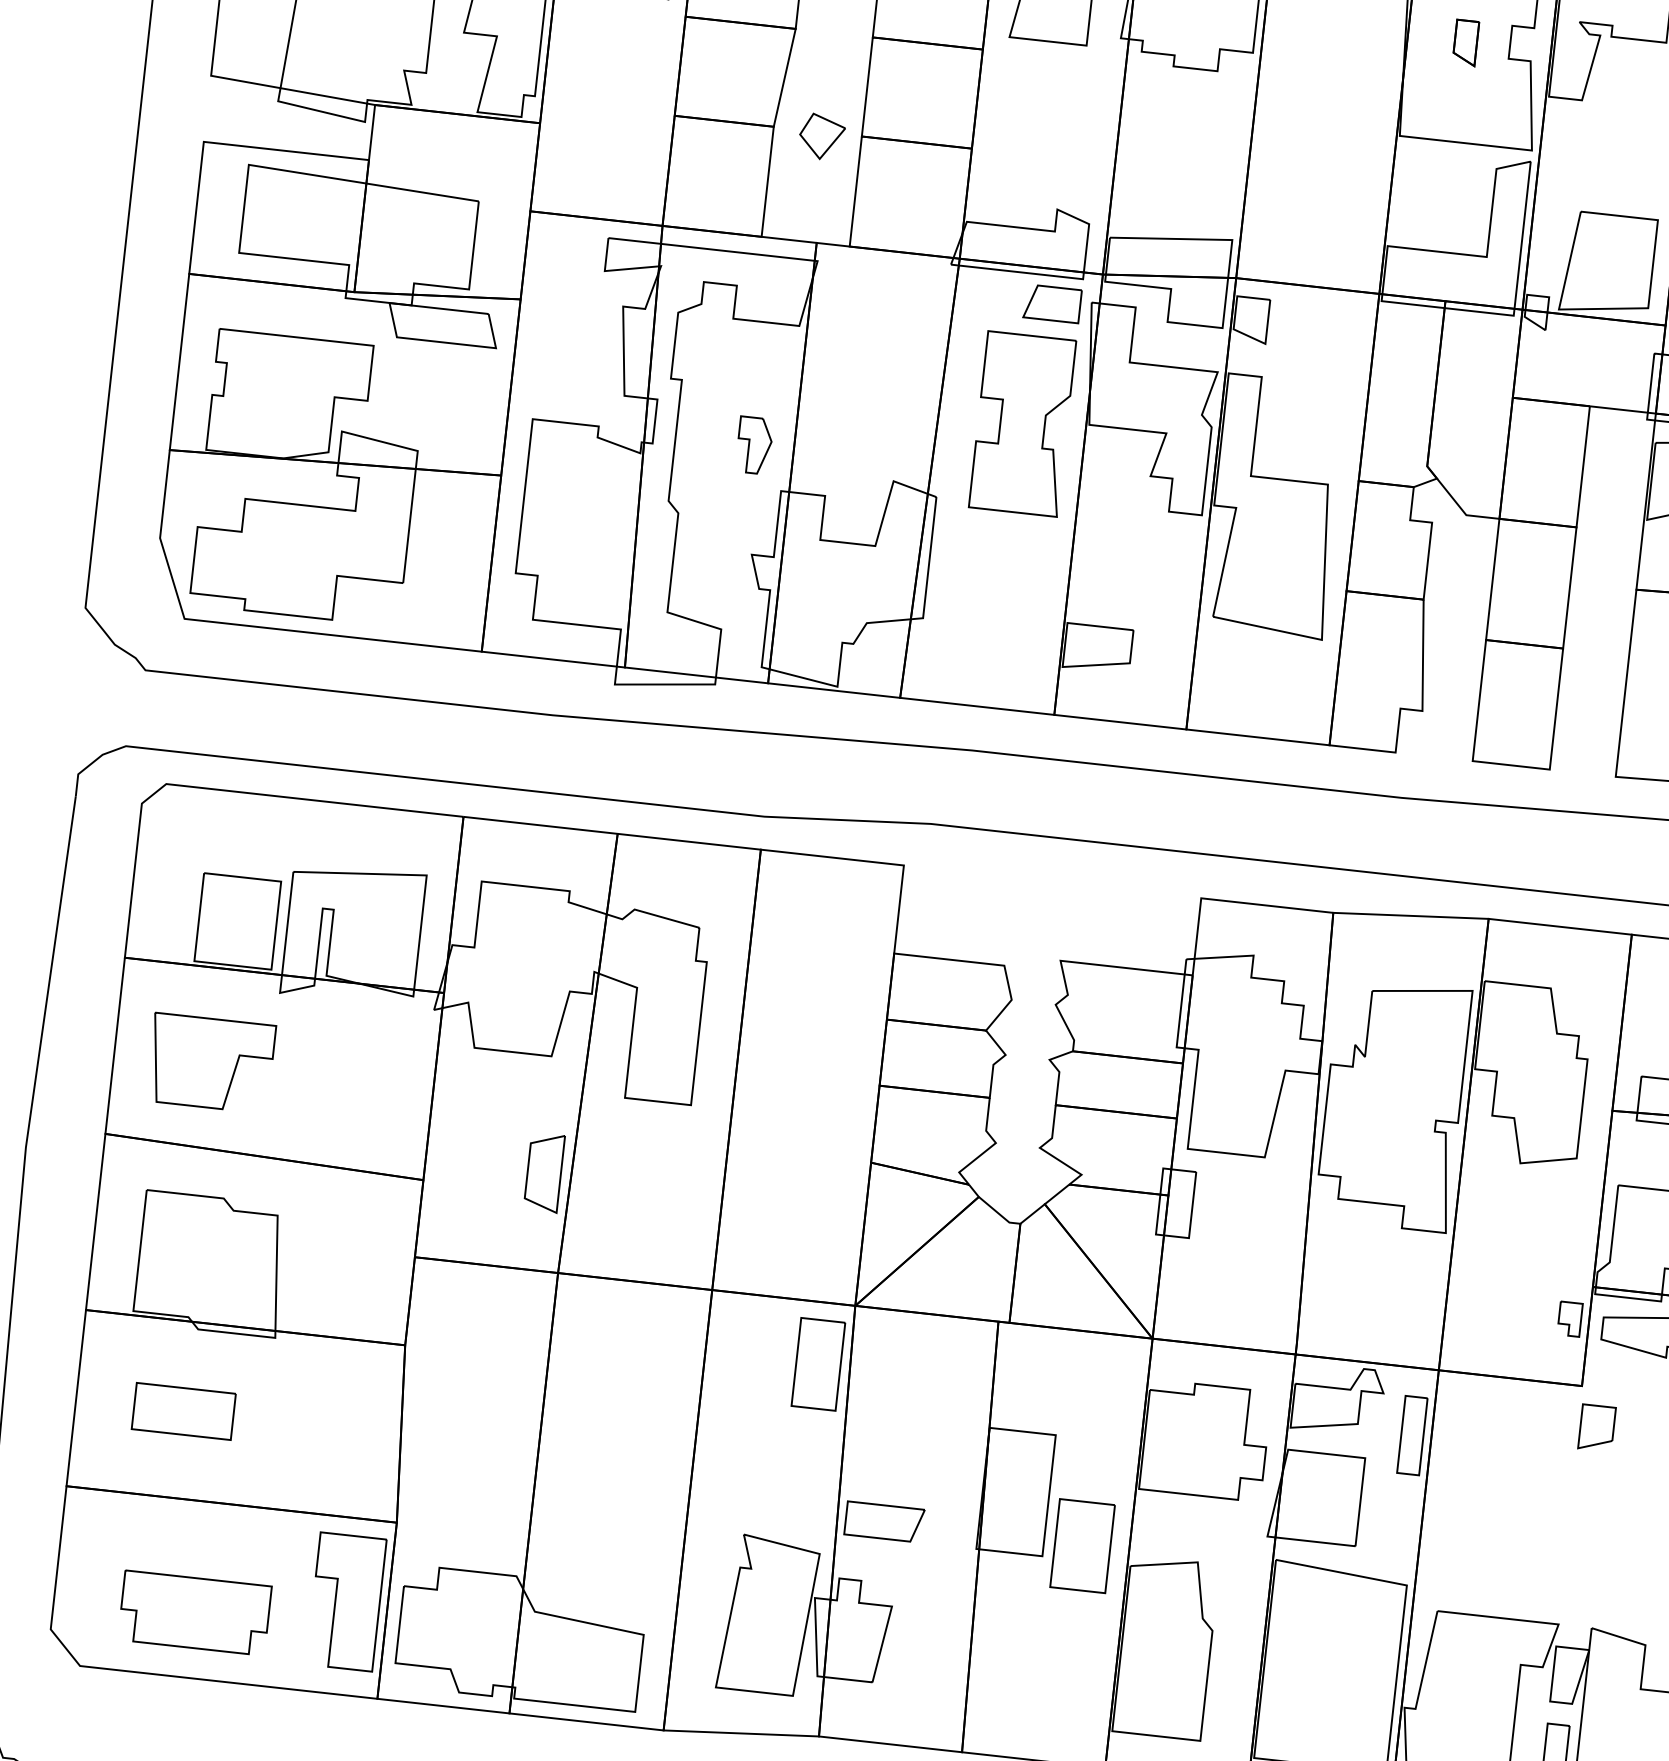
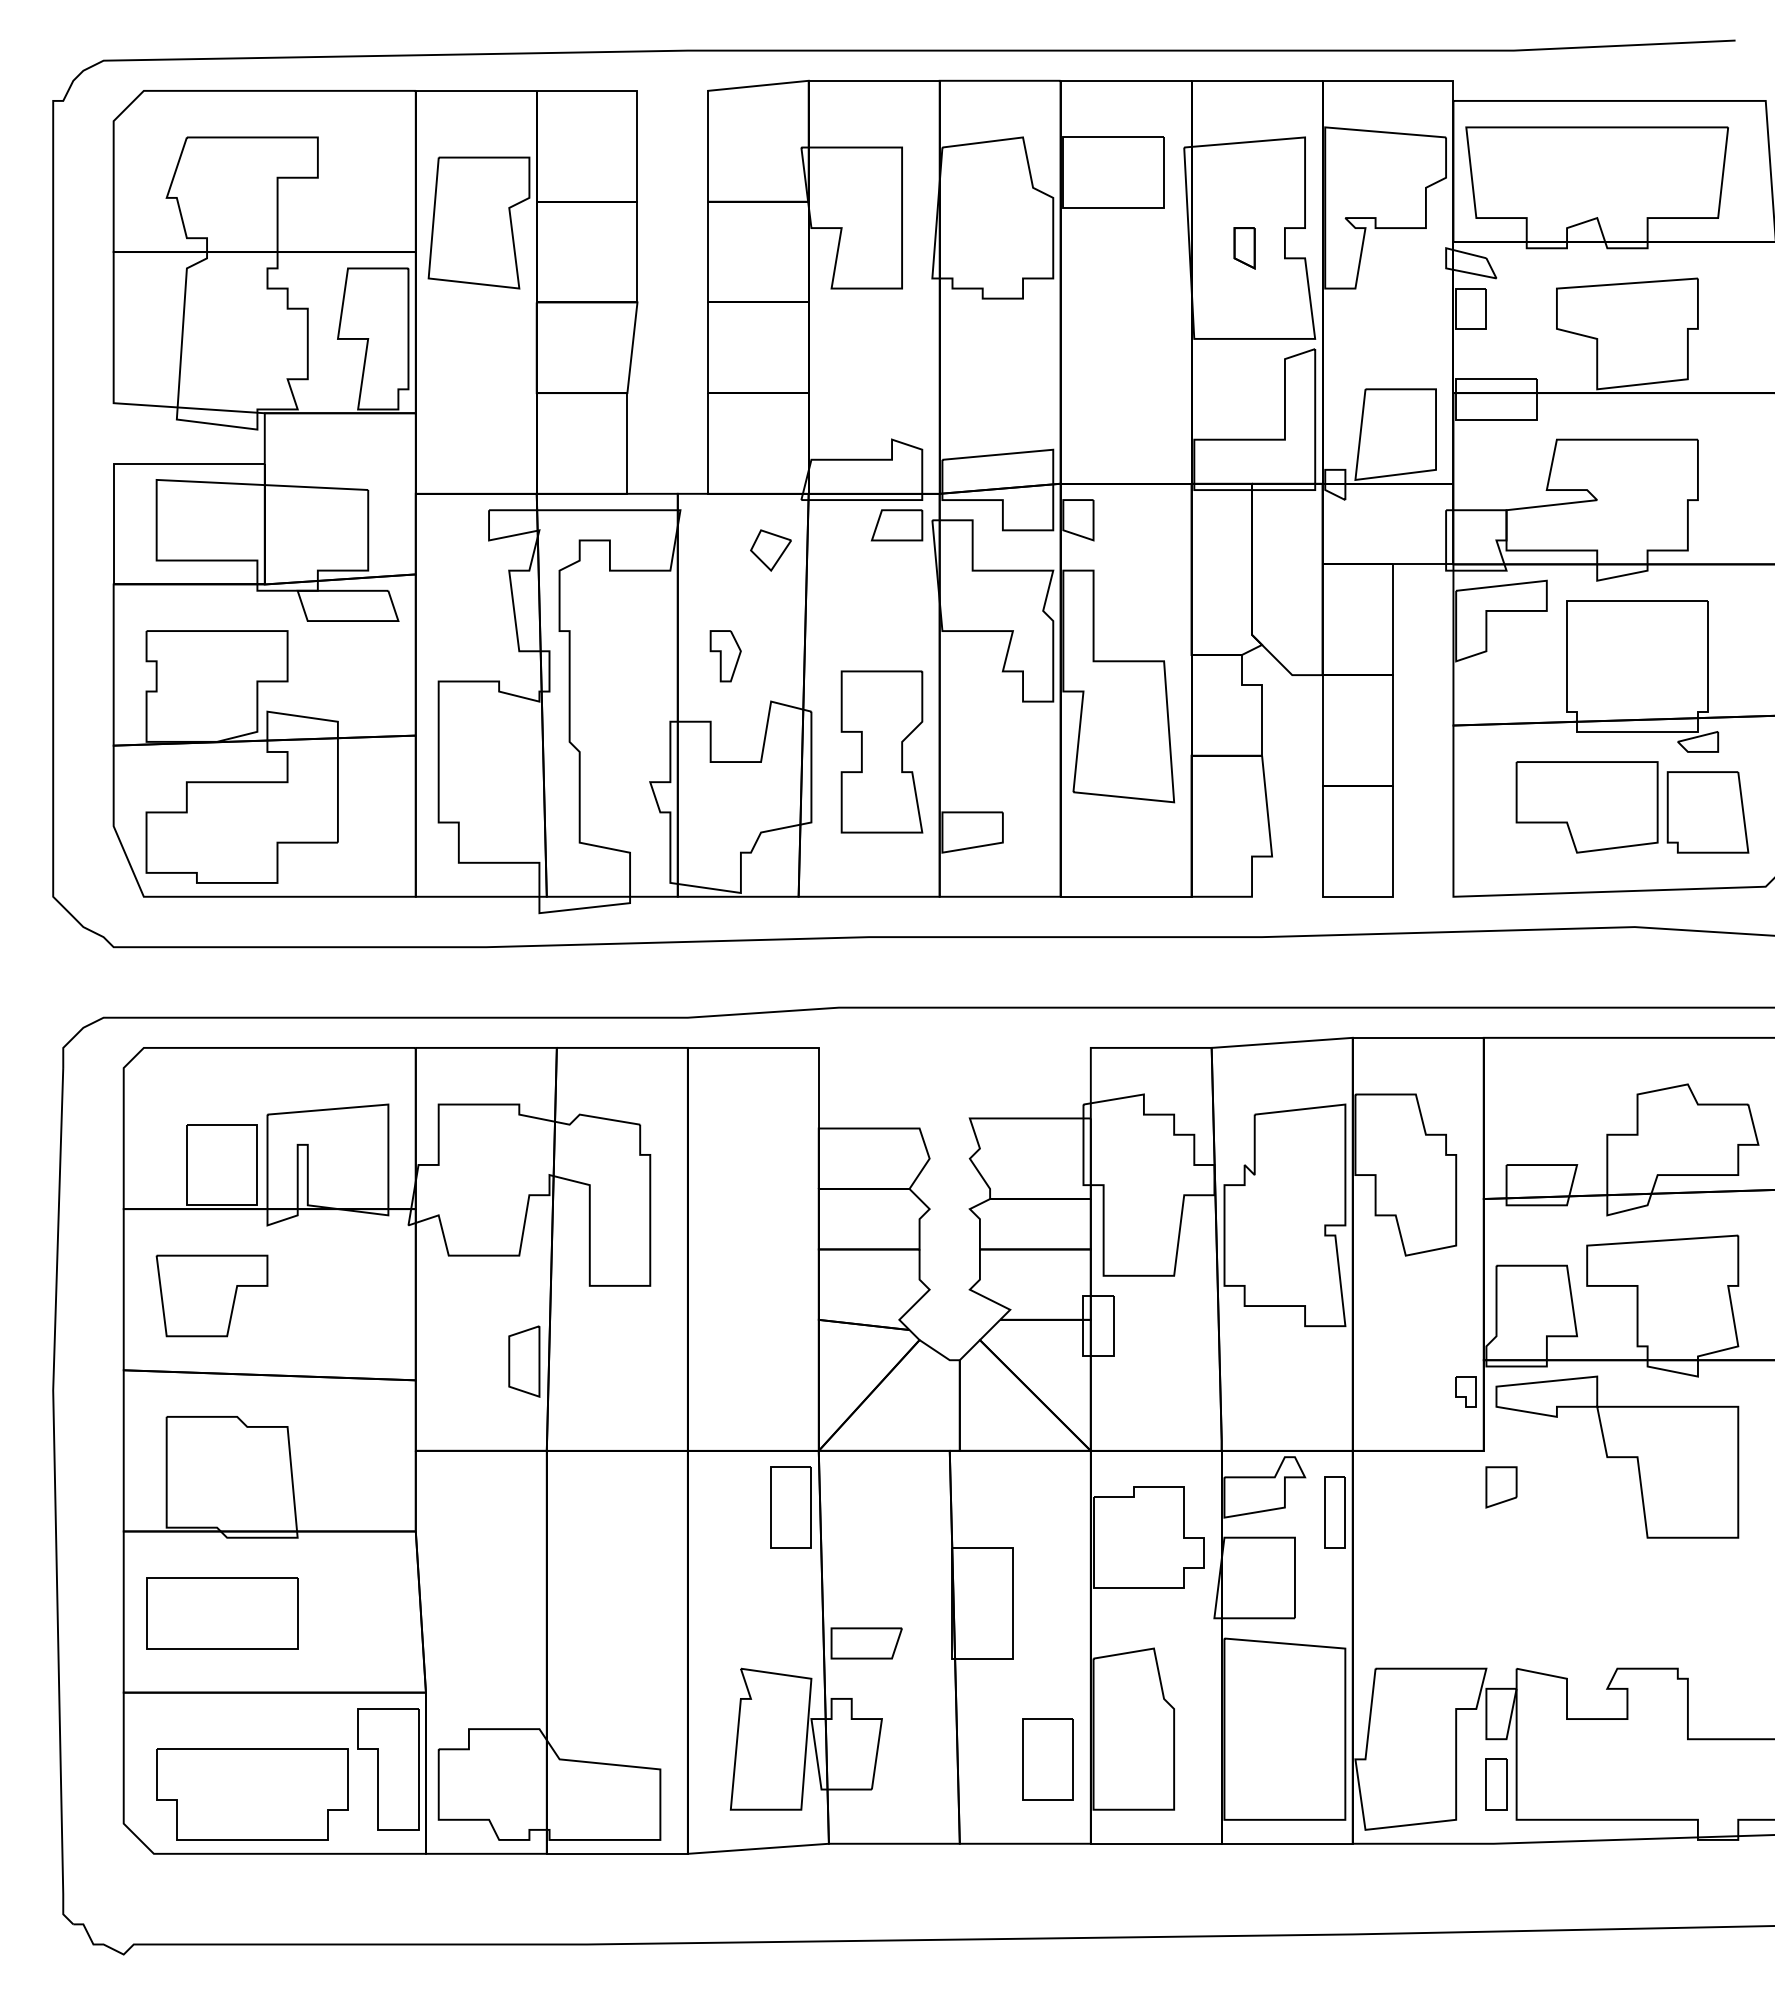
part: (821, 136) -> (770, 550), moved
part: (1022, 423) -> (881, 751), moved
part: (754, 445) -> (725, 656), moved
part: (184, 1411) -> (222, 1613), size x1.67
part: (1081, 1546) -> (1047, 1759), moved
part: (194, 1613) -> (252, 1794), size x1.43

